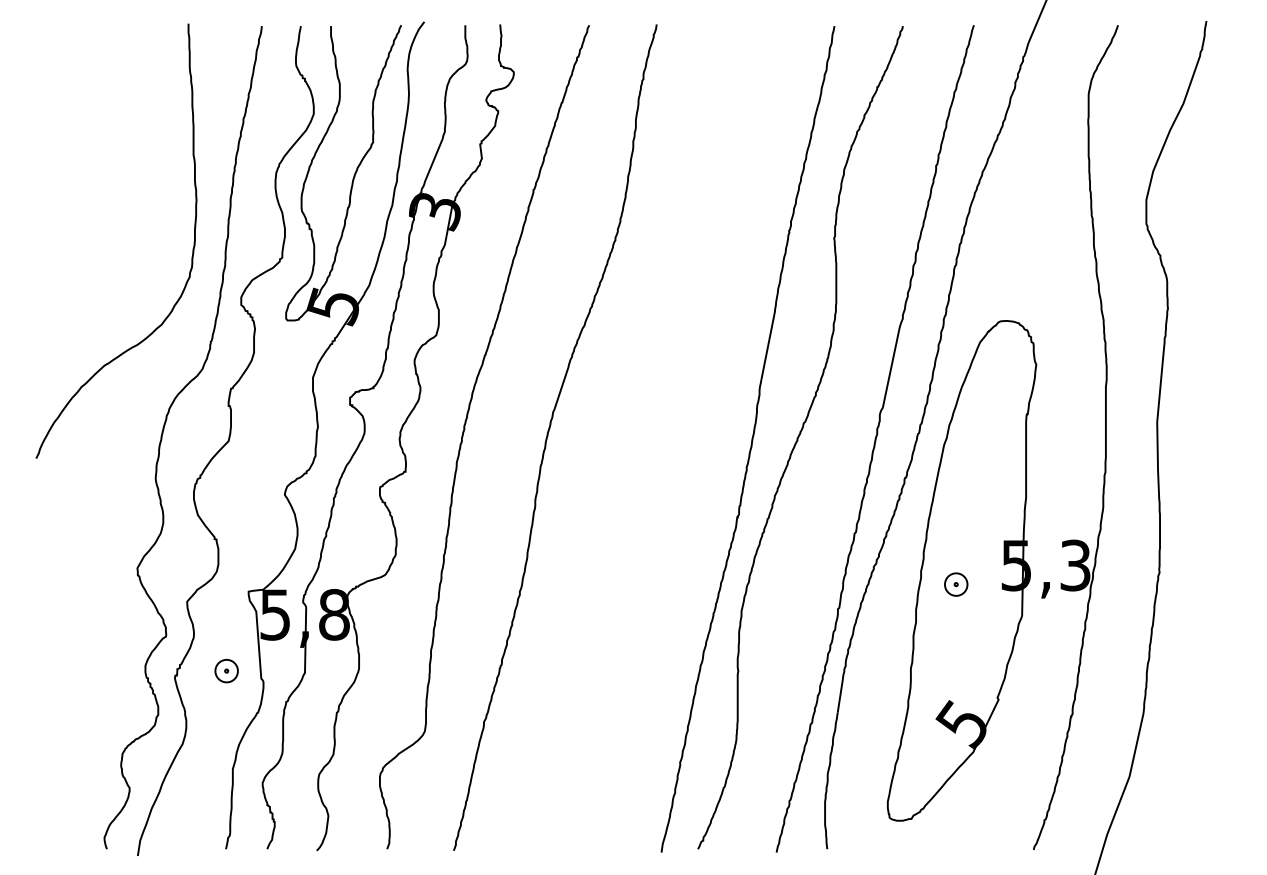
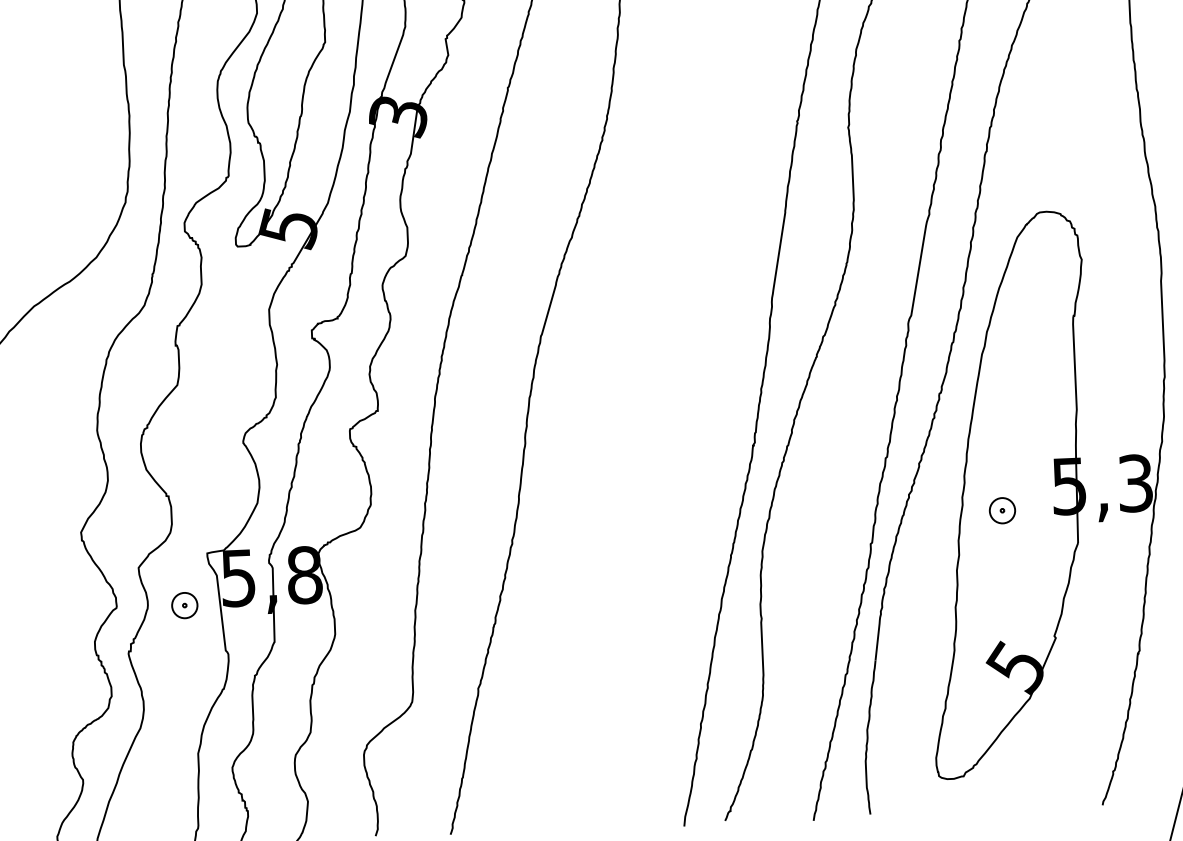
part: (226, 671) -> (184, 606), moved

